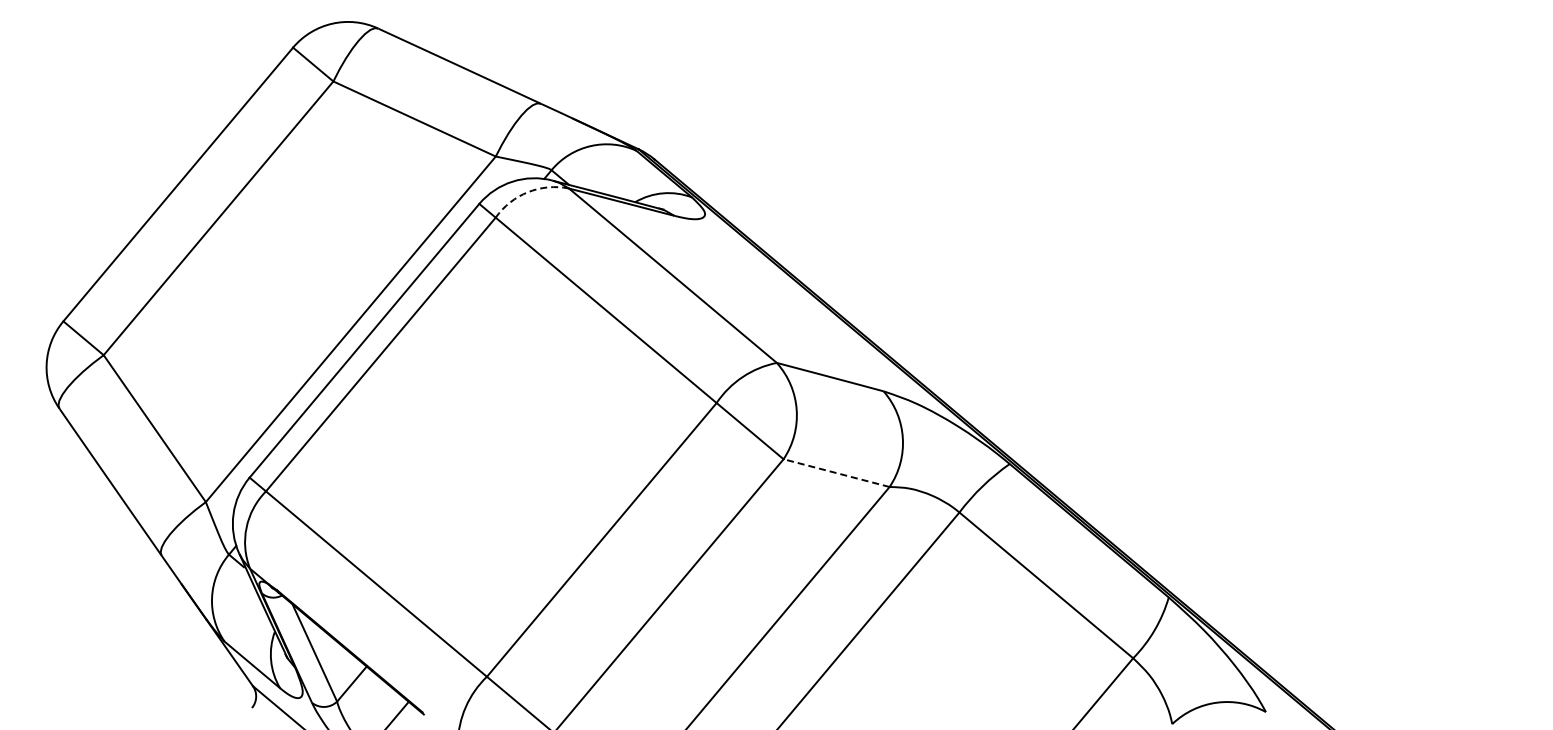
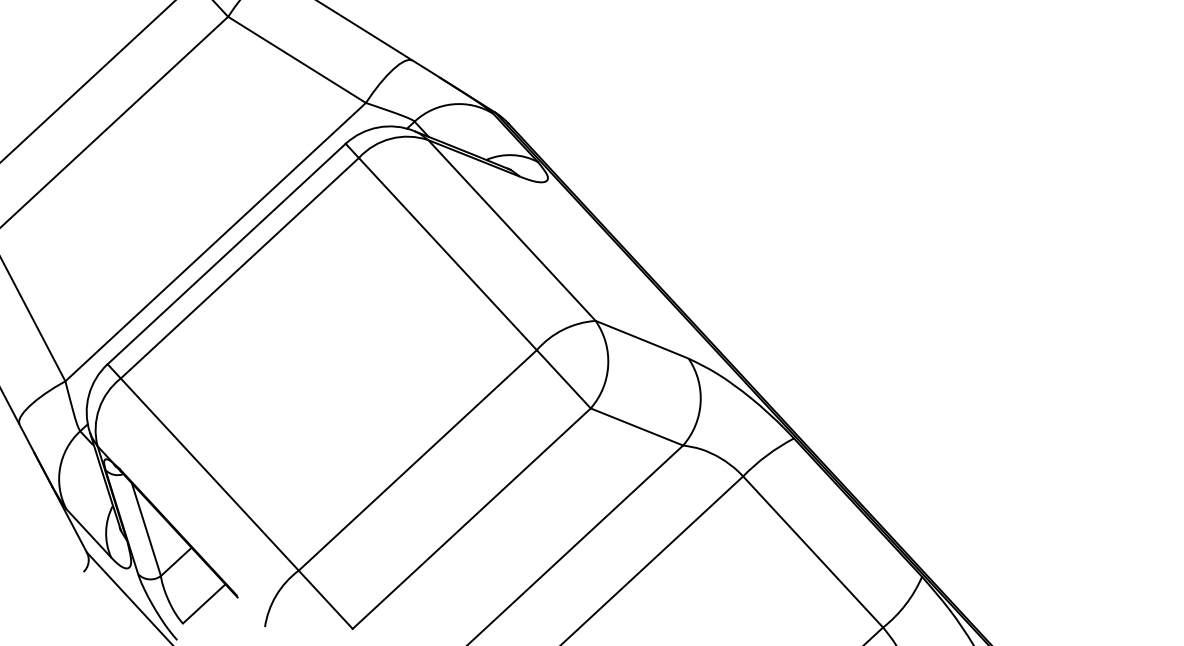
arc: (528, 192) -> (391, 139), dashed -> solid
line: (836, 473) -> (636, 427), dashed -> solid

